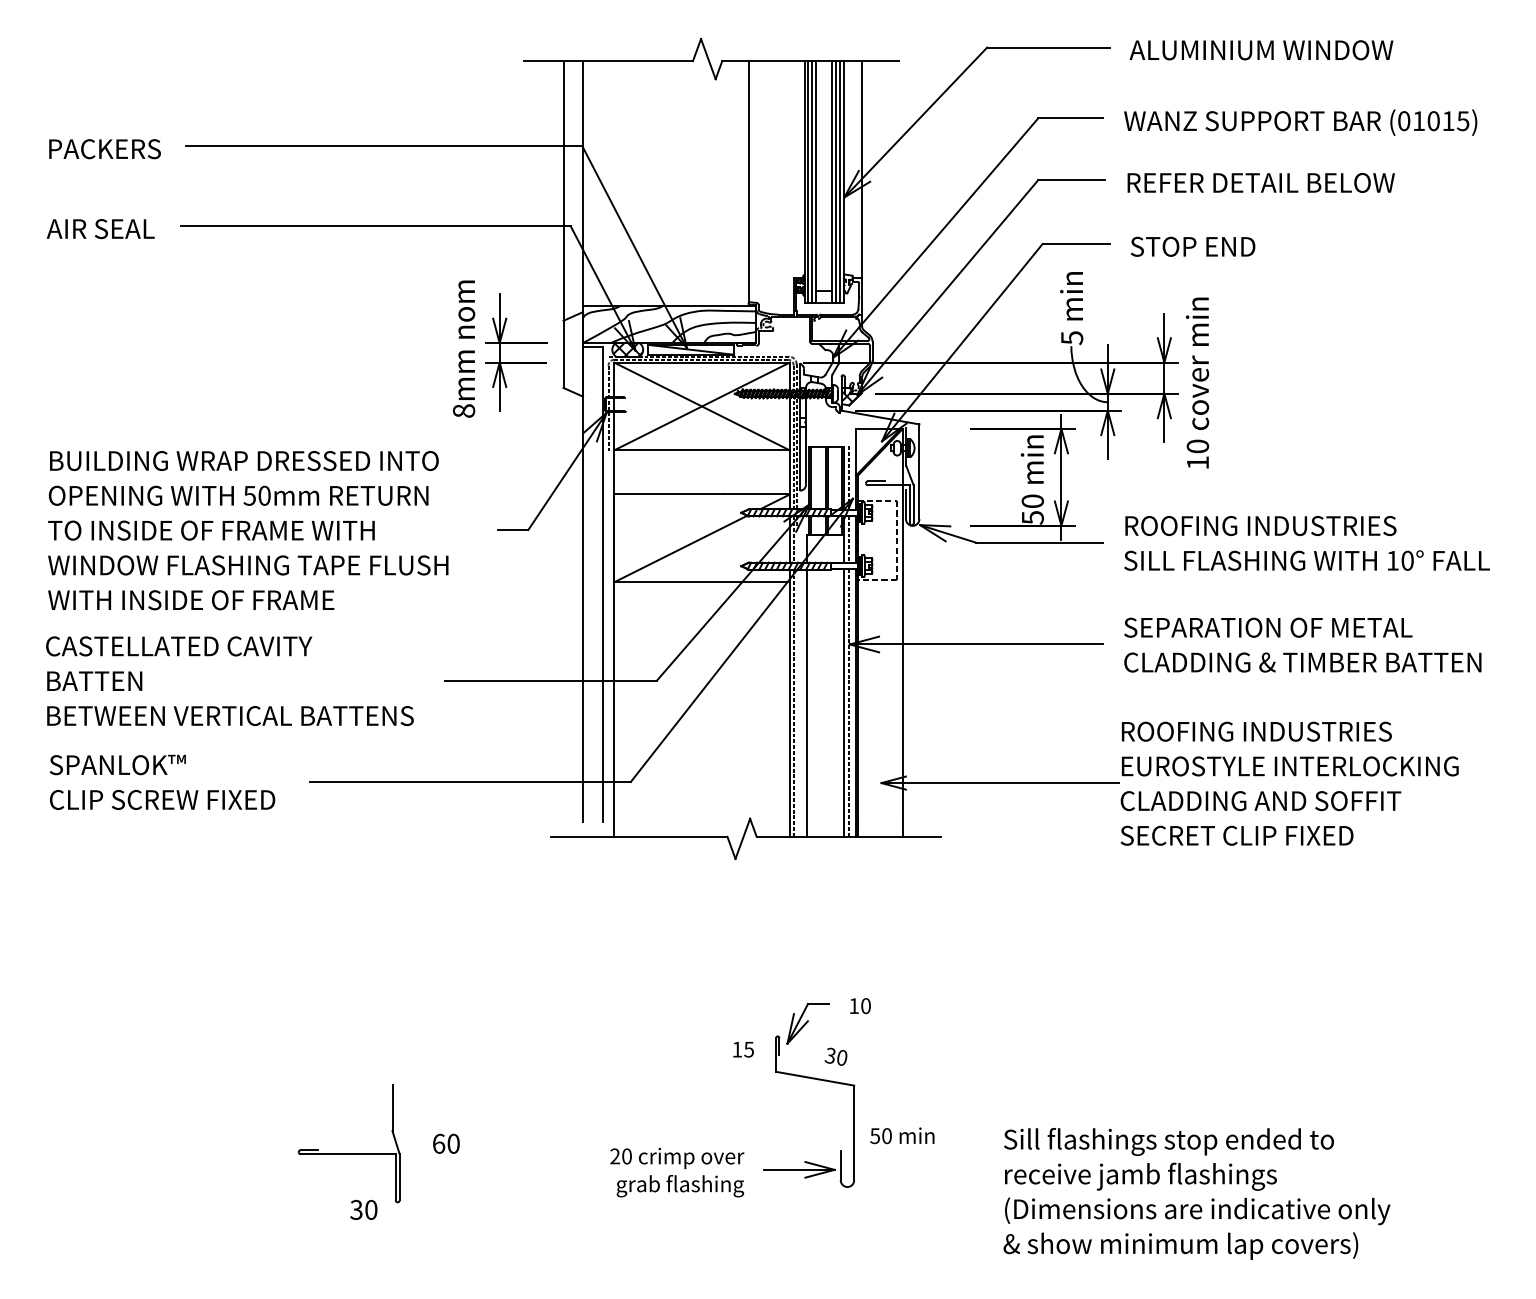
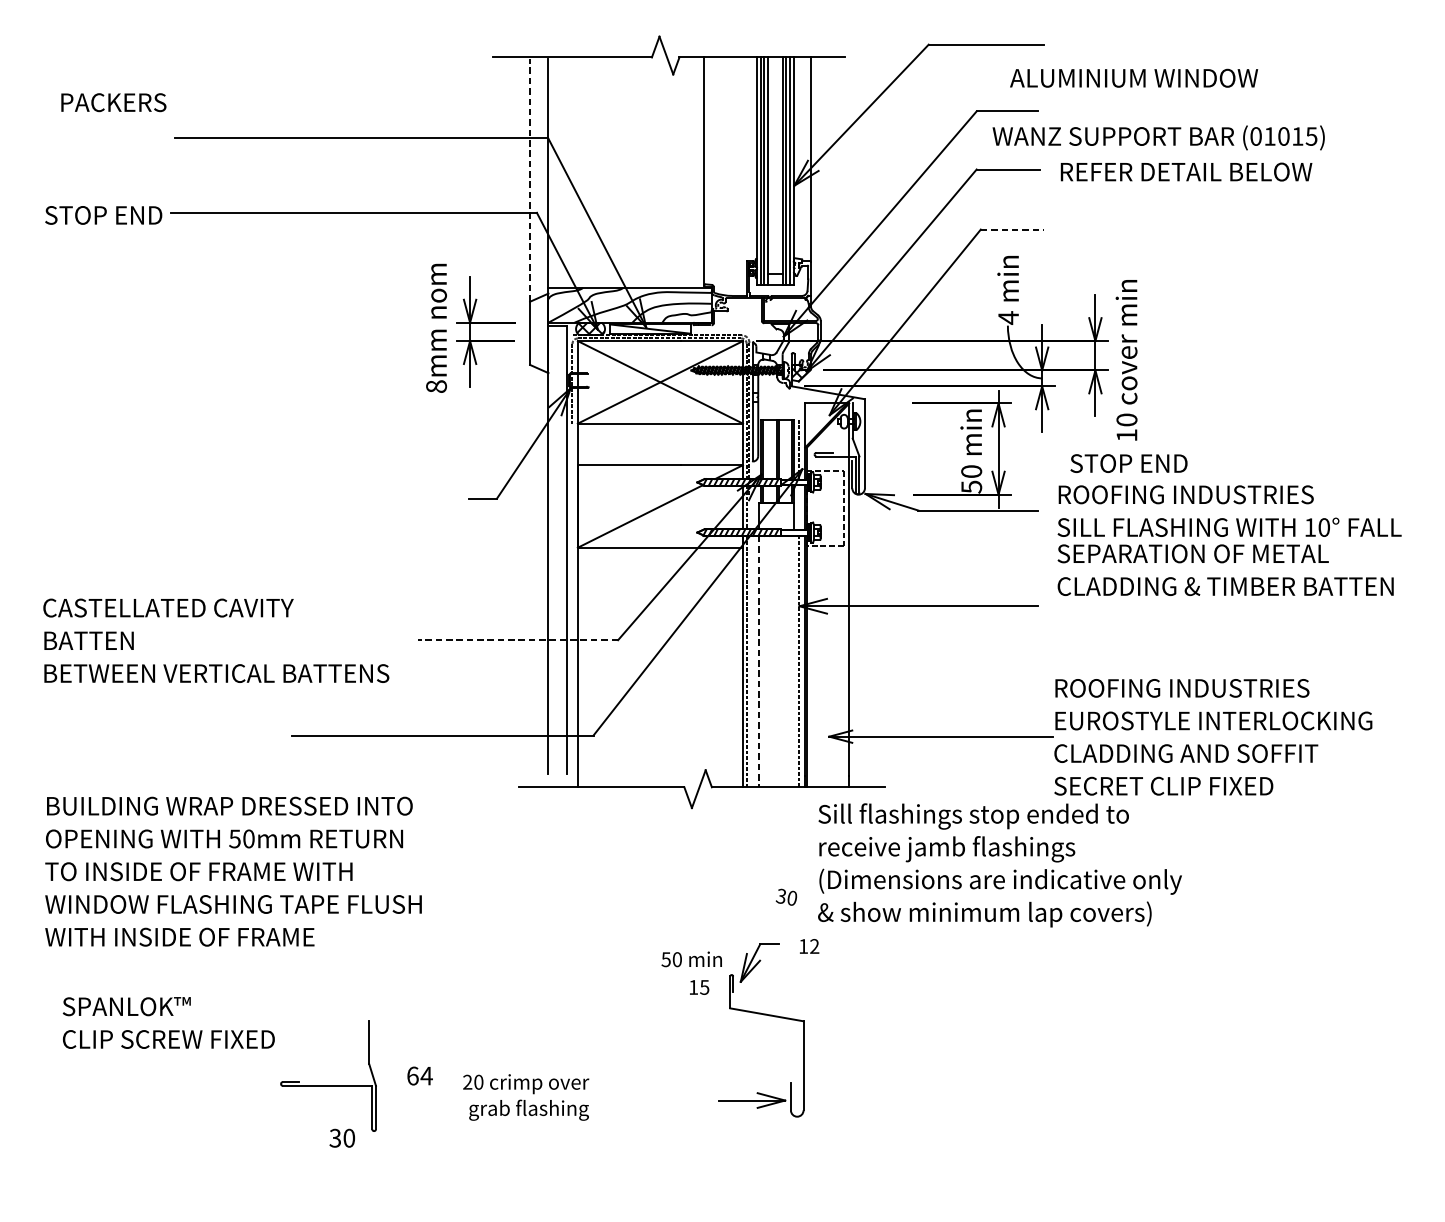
text: (1261, 50) -> (1134, 78), moved
text: (1300, 122) -> (1158, 137), moved
text: (104, 149) -> (113, 102), moved
line: (563, 191) -> (530, 180), solid -> dashed
text: (109, 229) -> (102, 215), AIR SEAL -> STOP END
line: (1076, 244) -> (1012, 229), solid -> dashed
text: (1193, 246) -> (1129, 463), moved
text: (1072, 337) -> (1008, 317), 5 -> 4
text: (248, 530) -> (233, 871), moved
line: (849, 539) -> (799, 507), removed
text: (1302, 644) -> (1225, 569), moved
line: (550, 680) -> (517, 640), solid -> dashed
line: (844, 702) -> (794, 660), removed
line: (807, 703) -> (759, 661), solid -> dashed
text: (162, 781) -> (168, 1022), moved
text: (865, 1006) -> (814, 946), 10 -> 12
text: (835, 1056) -> (786, 897), moved
text: (902, 1135) -> (691, 959), moved
text: (453, 1143) -> (426, 1075), 60 -> 64
text: (677, 1172) -> (526, 1097), moved
text: (1196, 1193) -> (999, 865), moved

